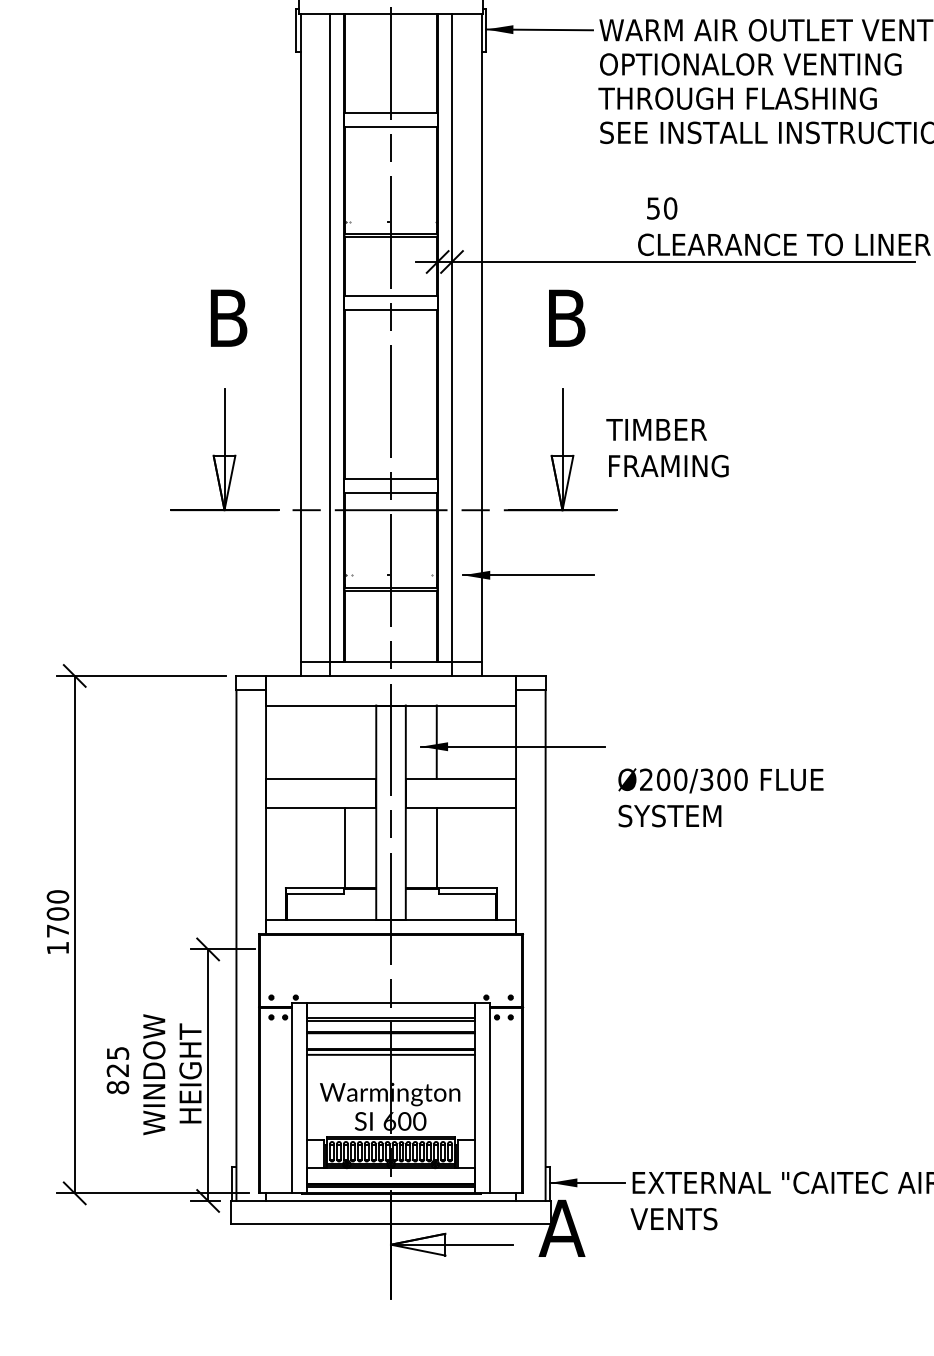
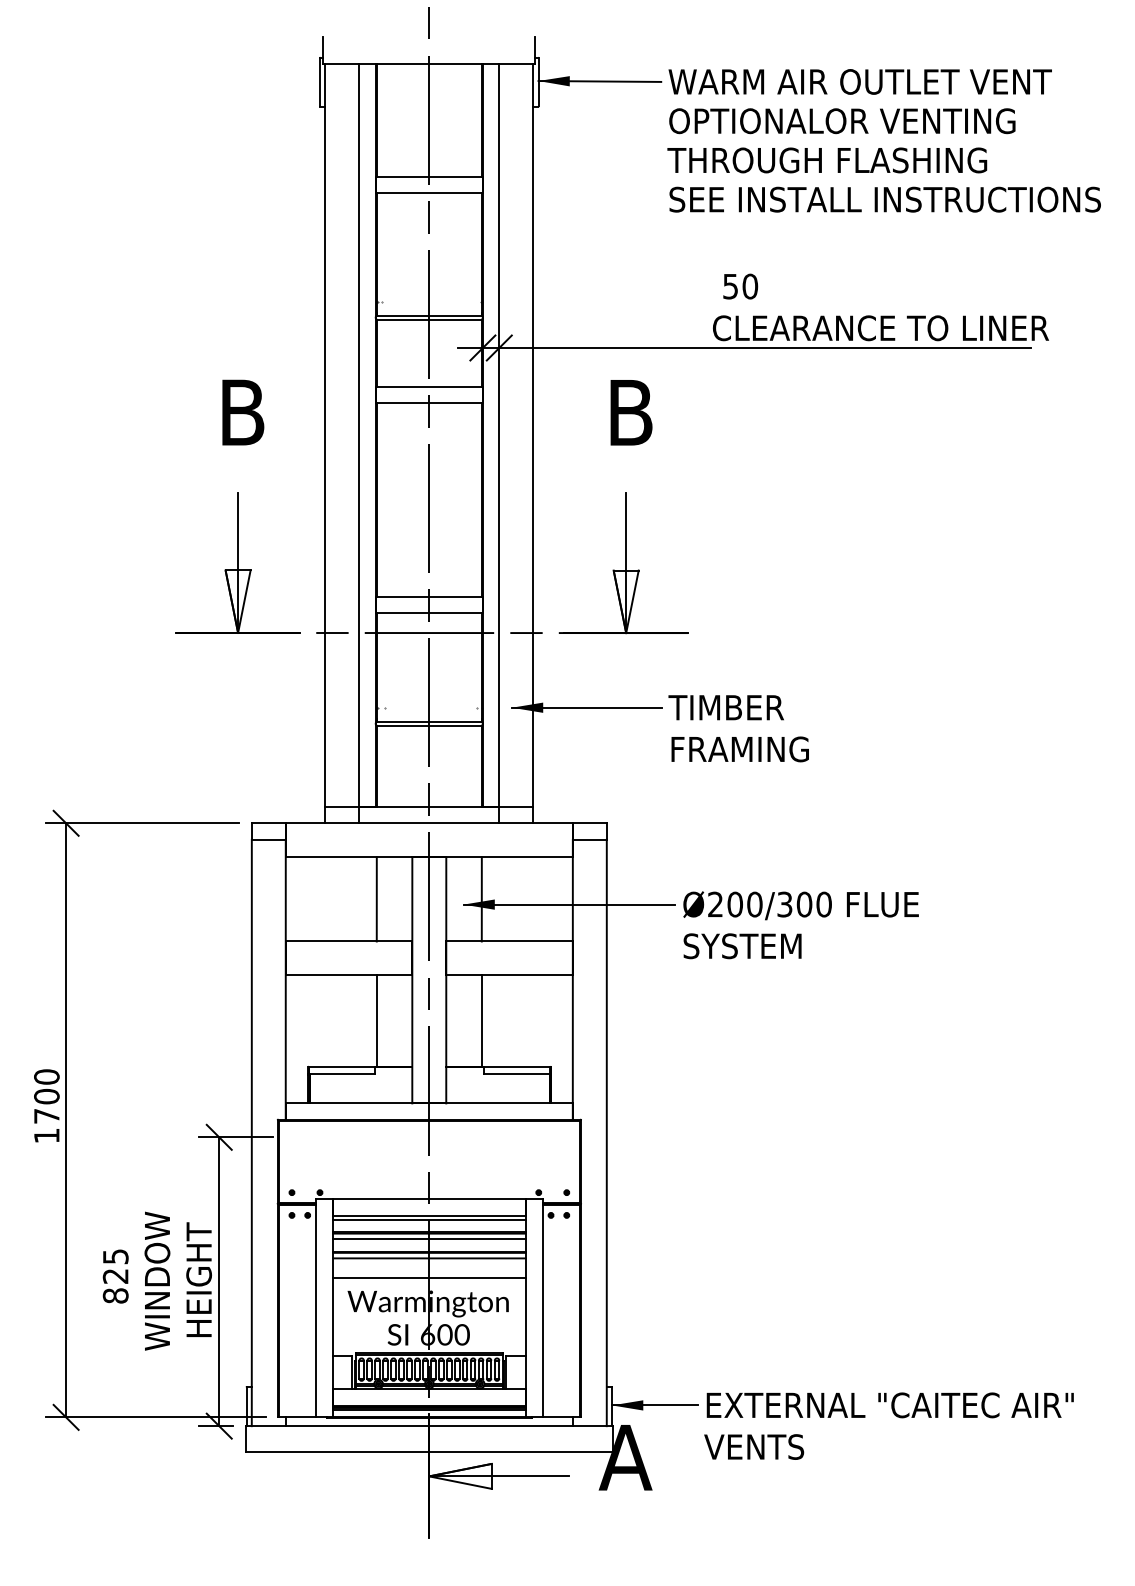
text: (667, 447) -> (738, 728), moved
line: (345, 742) -> (376, 899), added
text: (720, 798) -> (800, 925), moved
line: (391, 1038) -> (429, 1239), added
line: (391, 1071) -> (429, 1277), added

